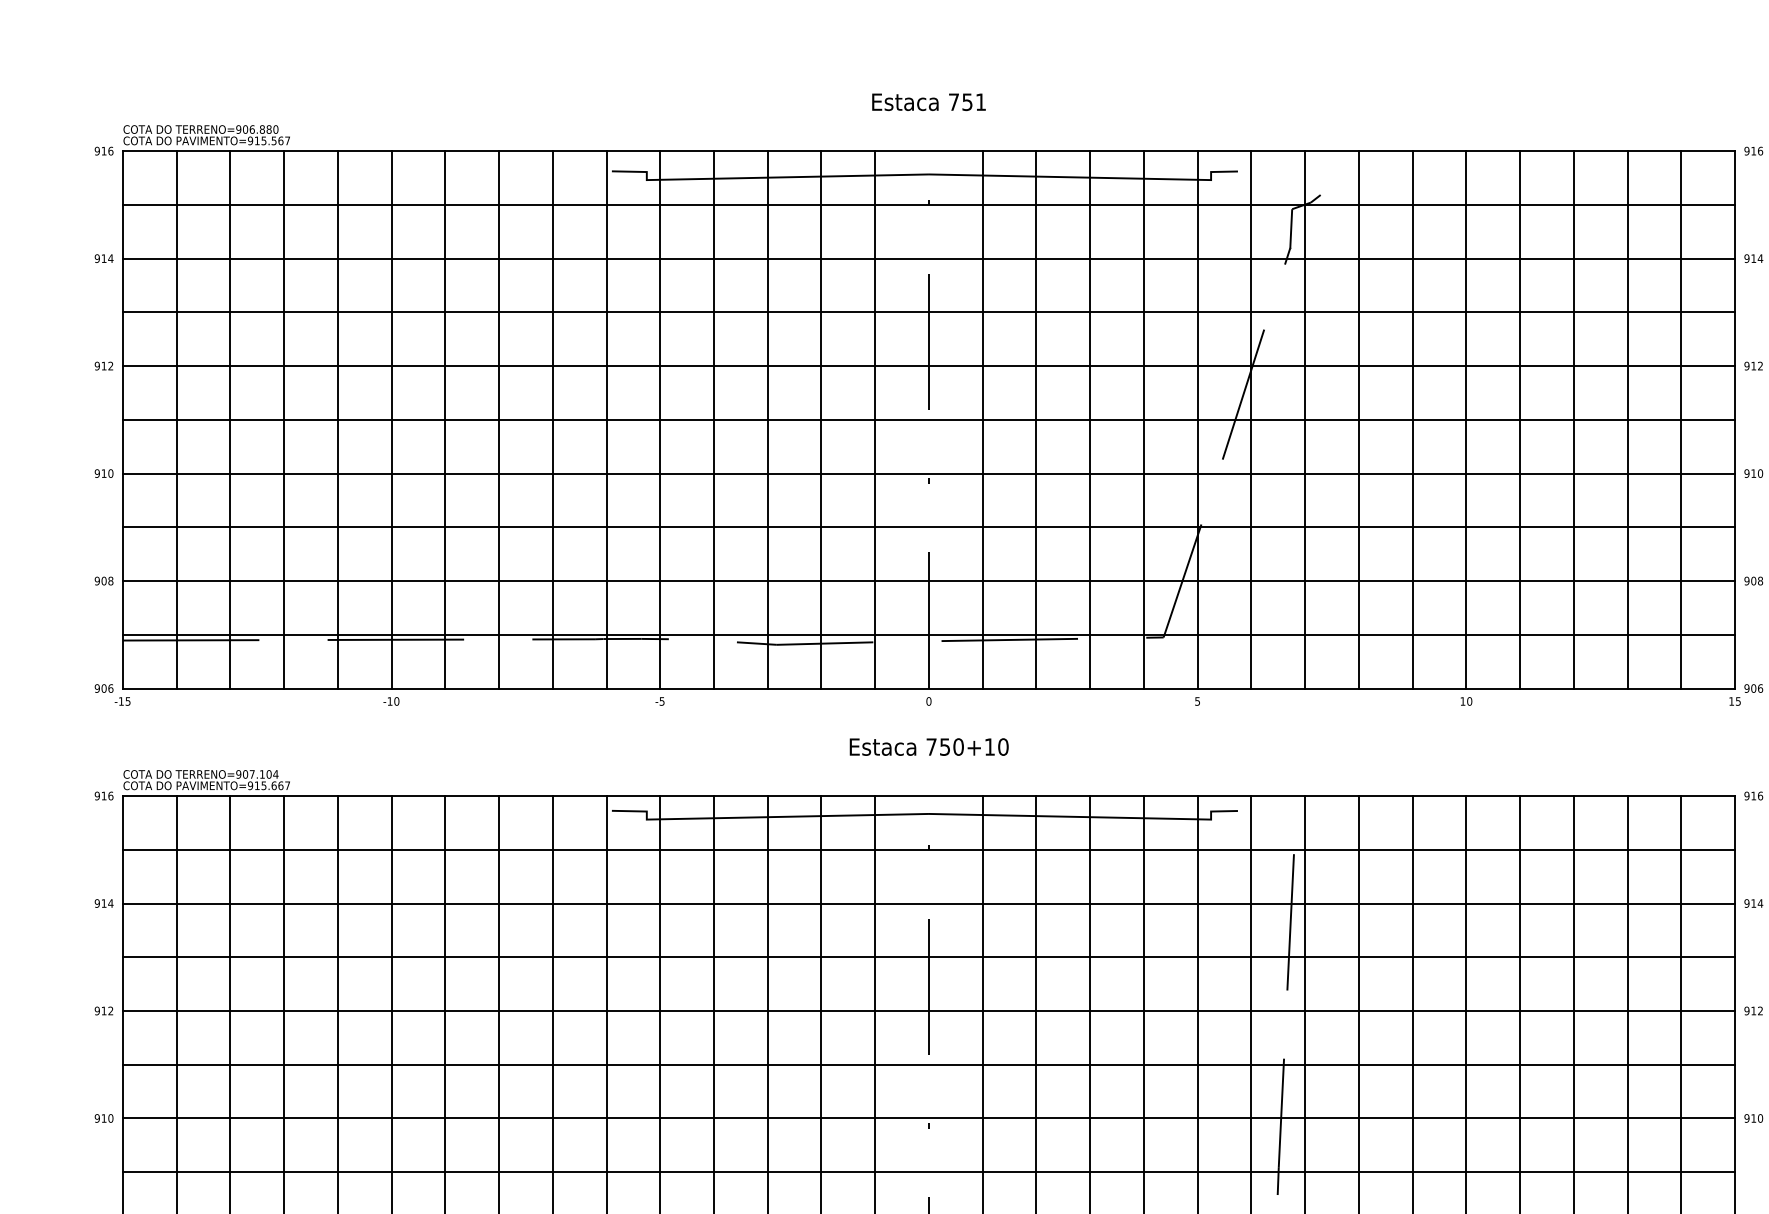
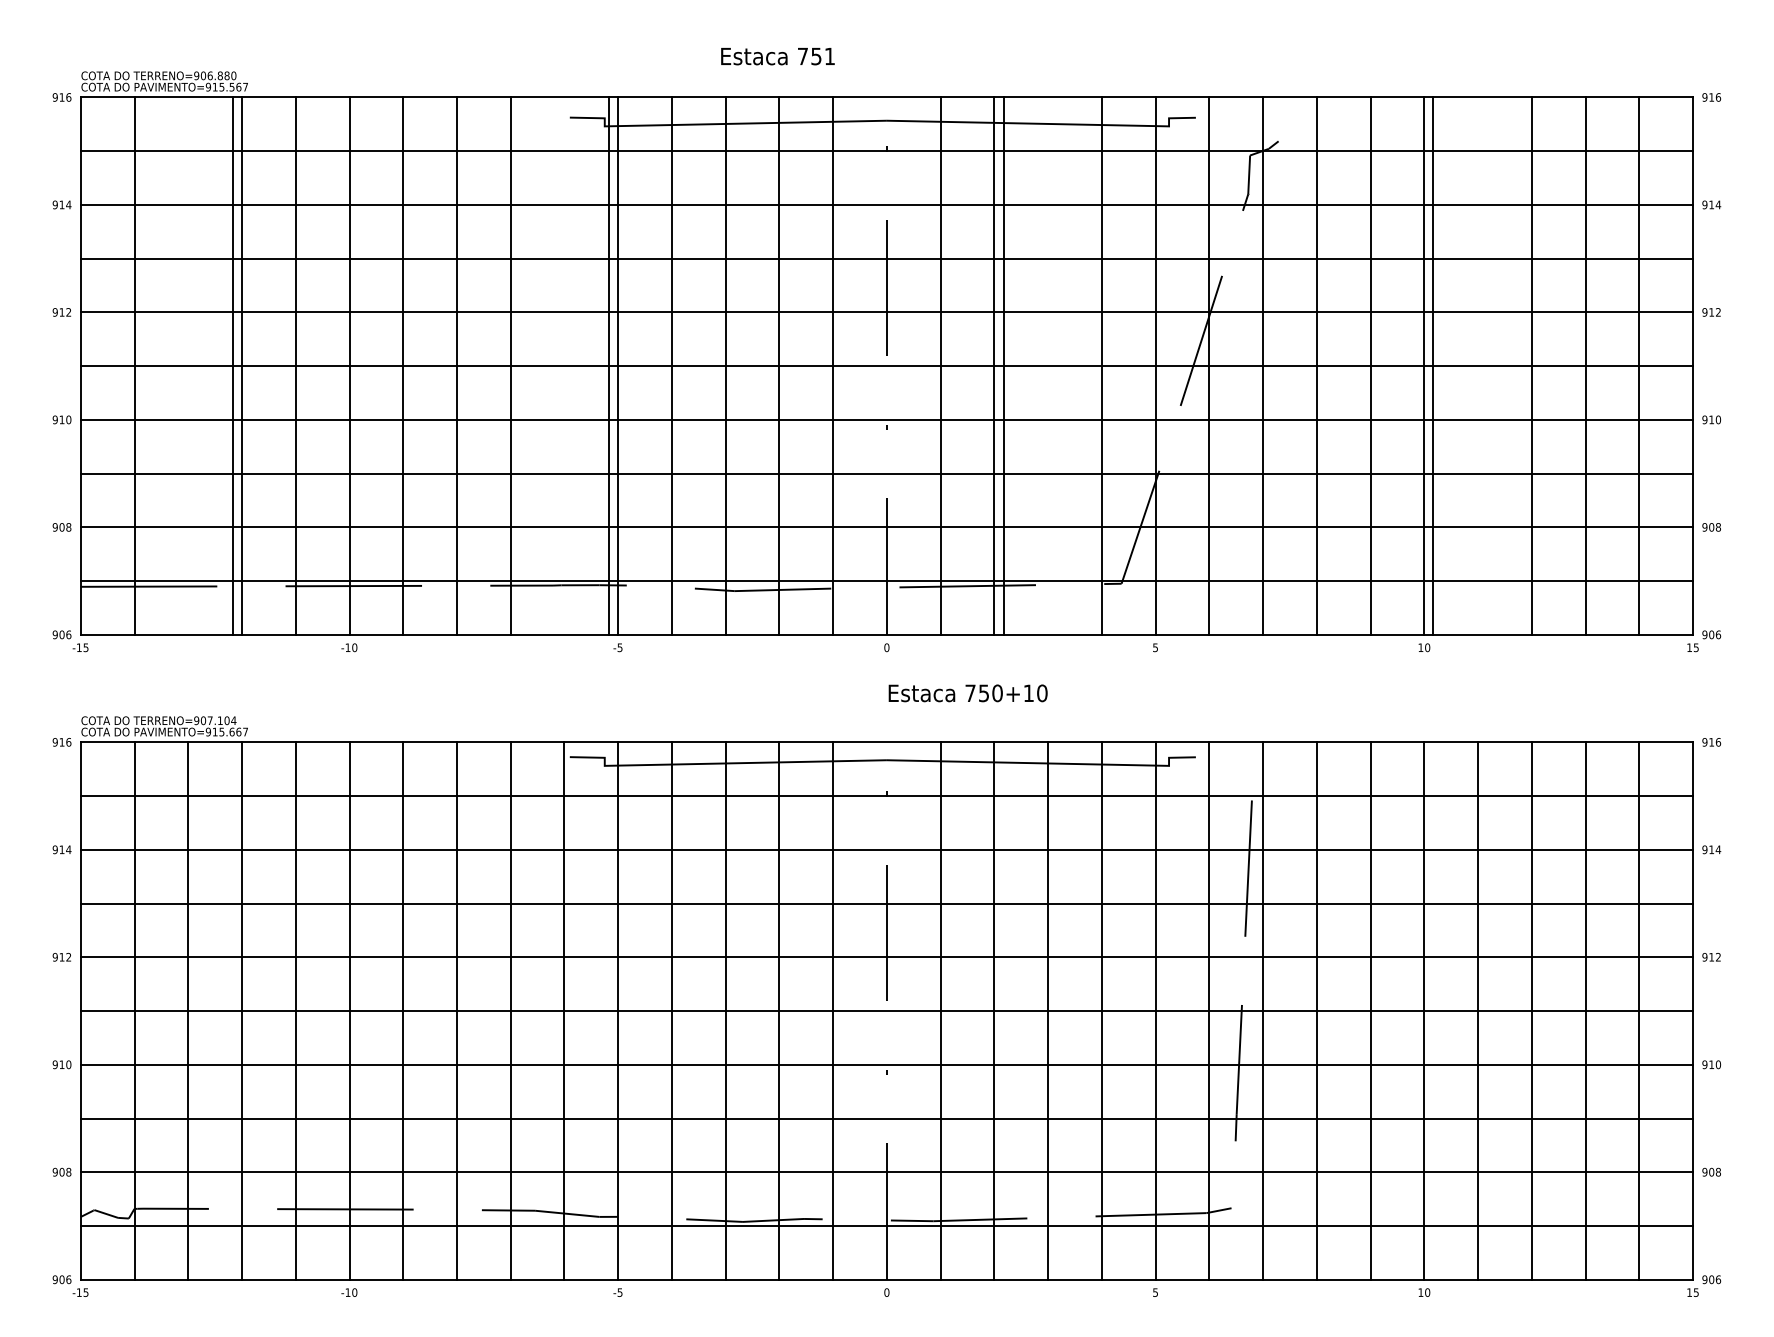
text: (928, 102) -> (777, 56), moved
line: (230, 419) -> (233, 365), moved
line: (606, 419) -> (609, 365), moved
line: (1090, 419) -> (1004, 365), moved
line: (1520, 419) -> (1433, 365), moved
text: (928, 747) -> (967, 693), moved

